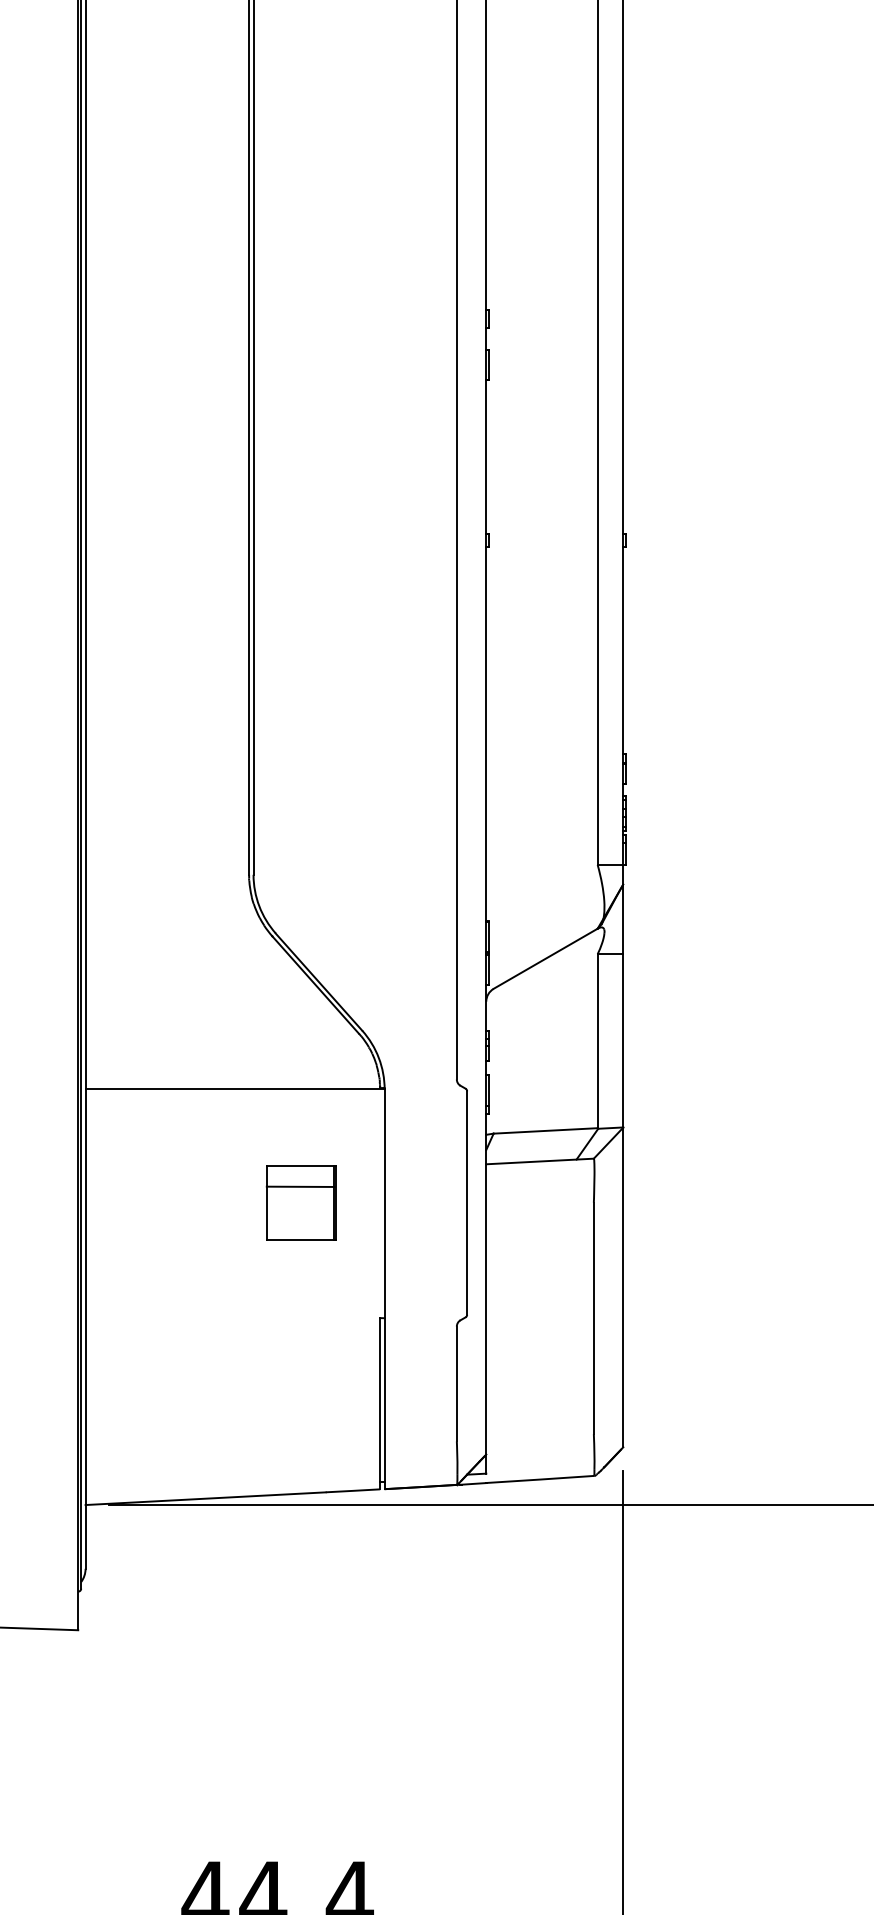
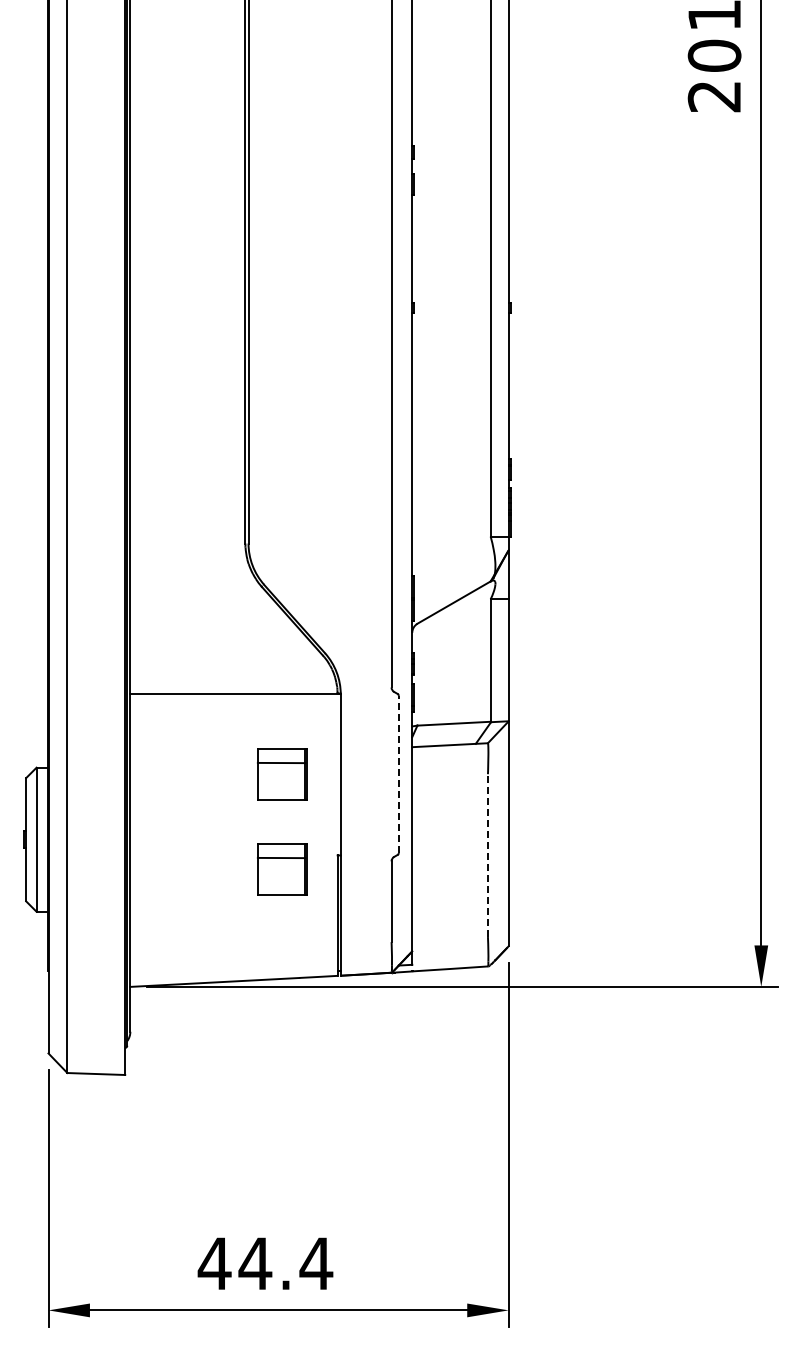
line: (466, 1203) -> (398, 774), solid -> dashed
line: (593, 1318) -> (487, 855), solid -> dashed
part: (301, 1338) -> (282, 869), added

